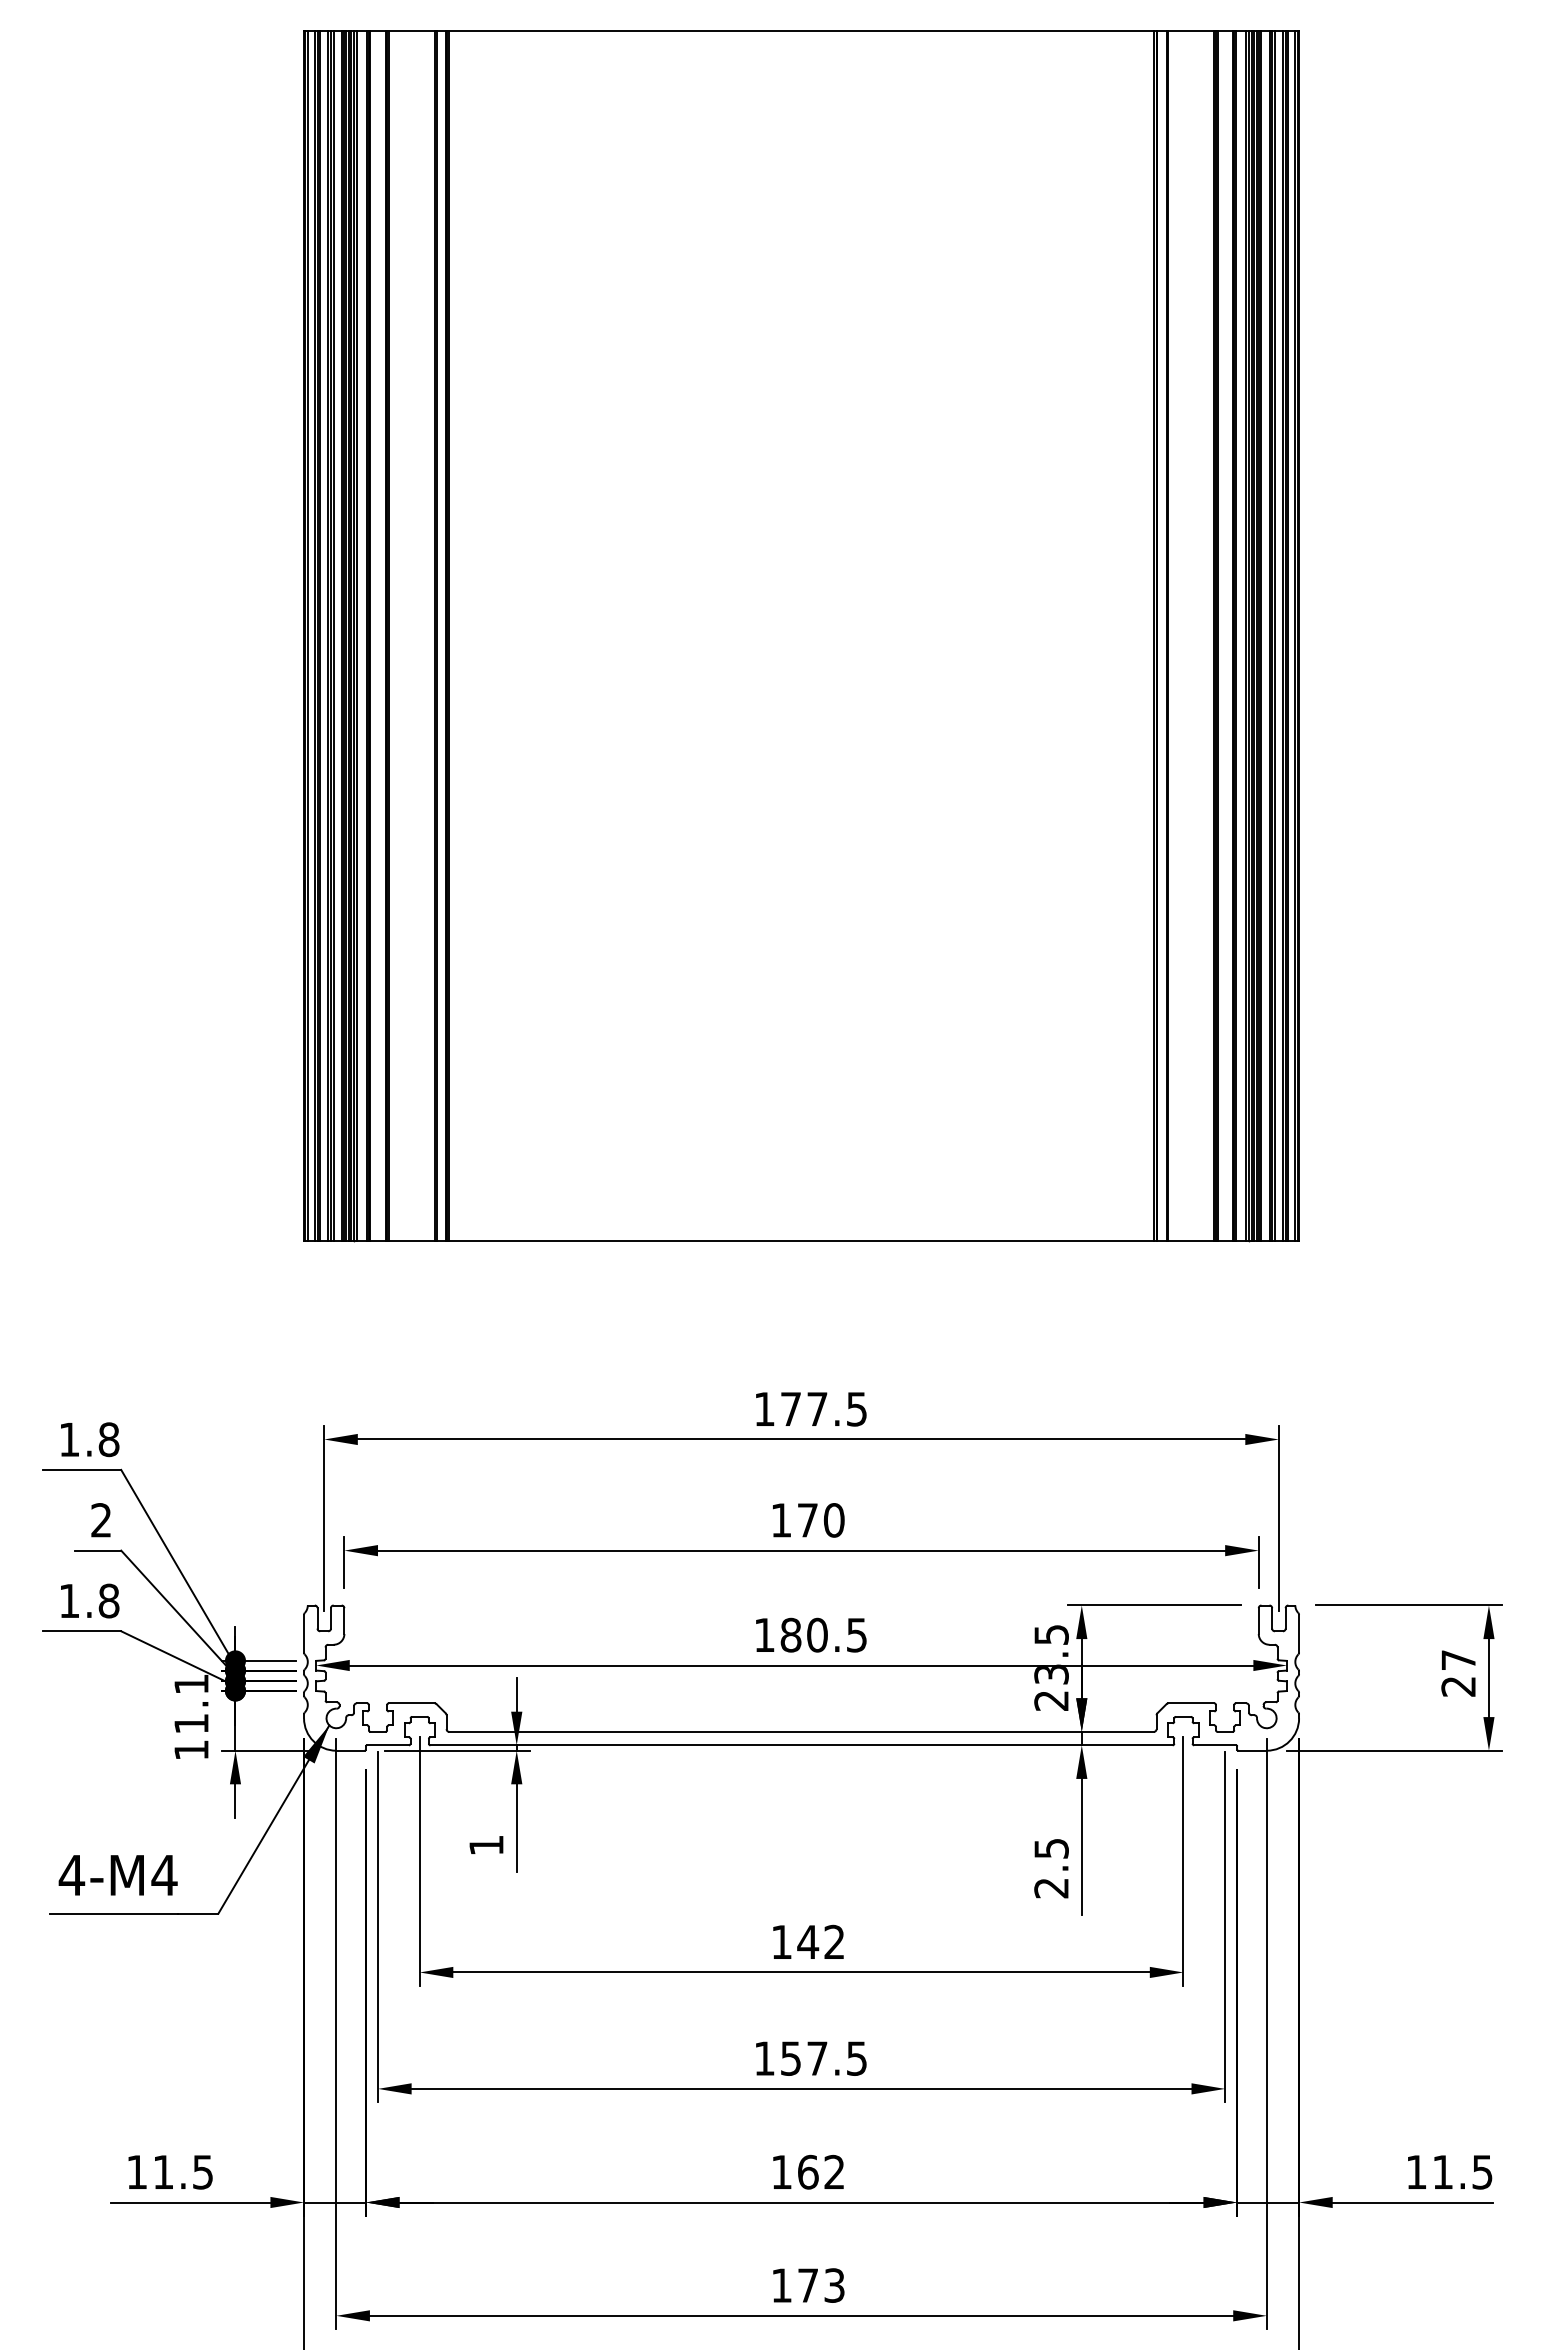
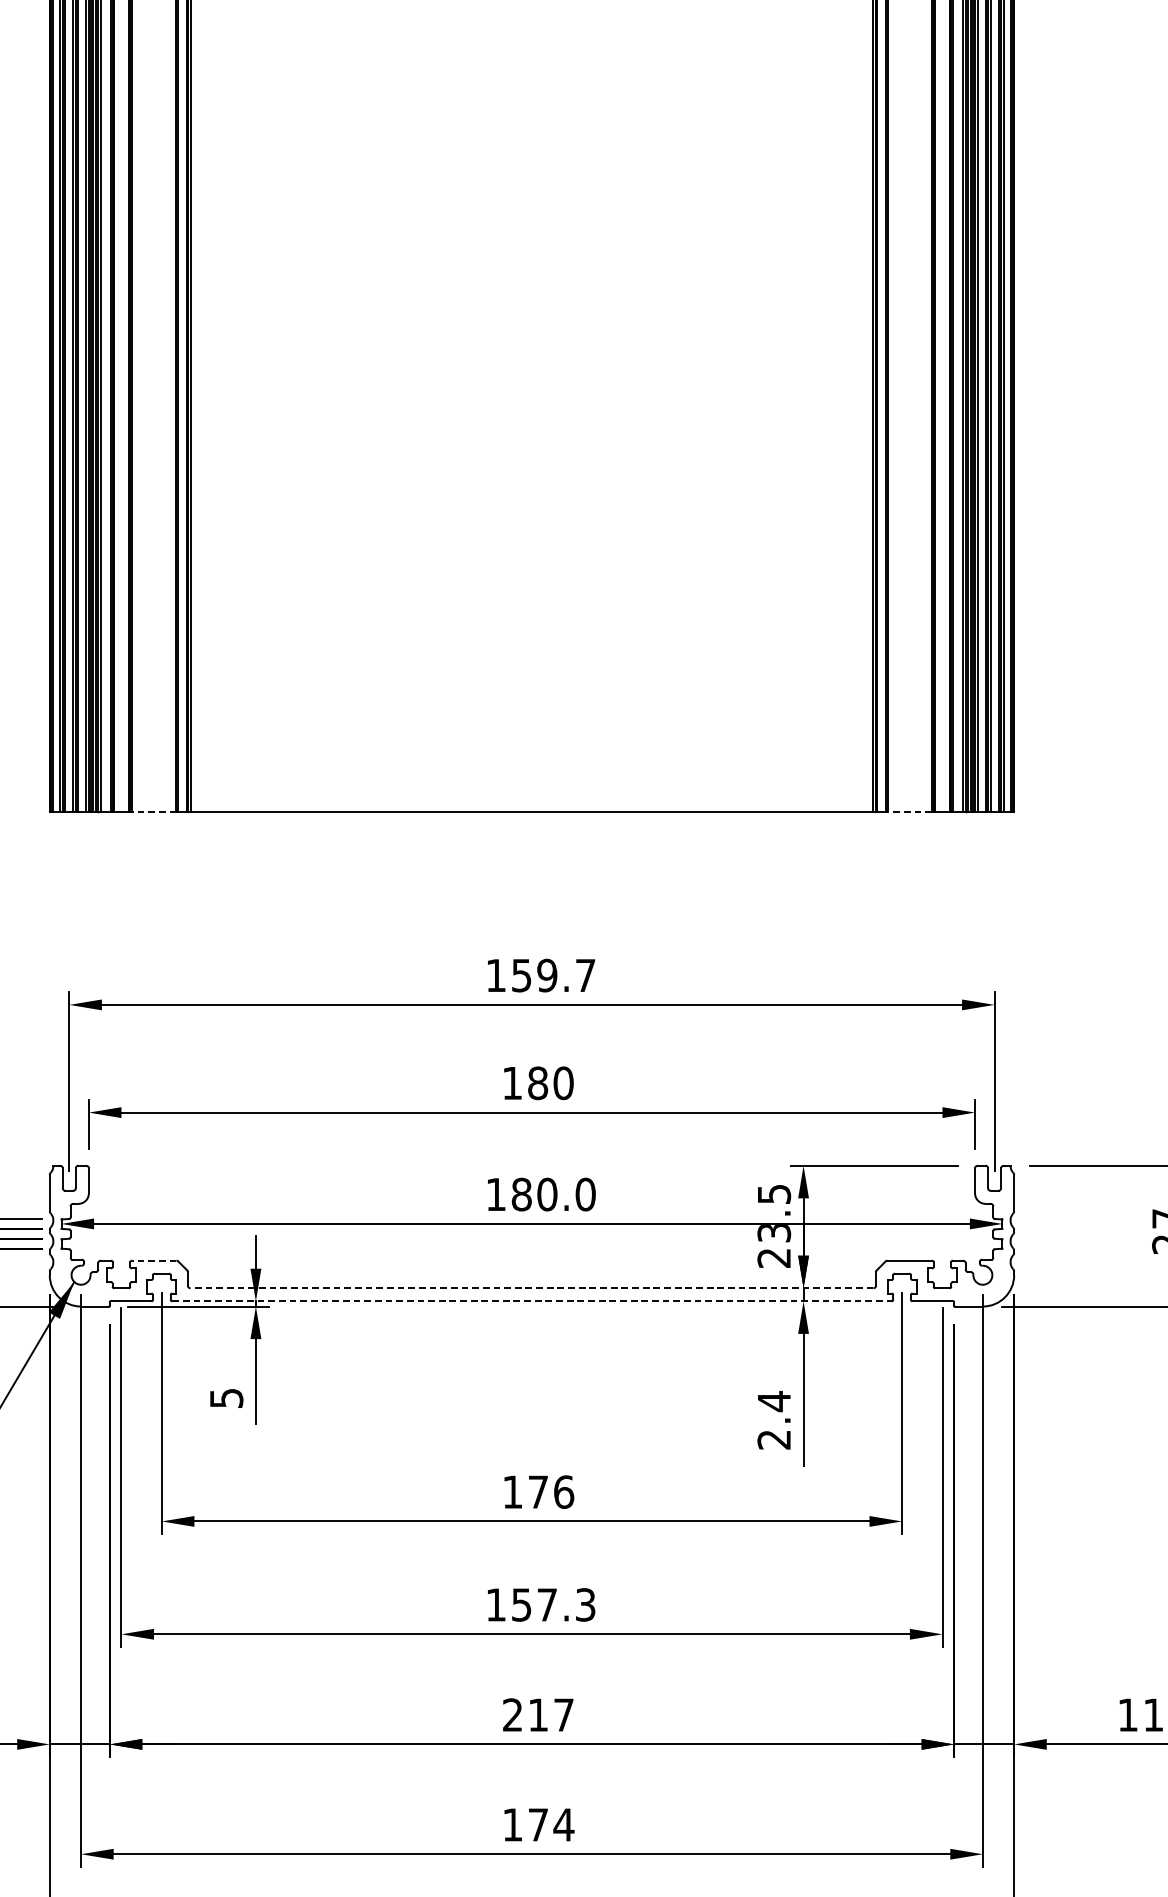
line: (411, 1240) -> (153, 812), solid -> dashed
line: (1191, 1240) -> (909, 812), solid -> dashed
text: (823, 1408) -> (553, 974), 177.5 -> 159.7
text: (807, 1520) -> (537, 1083), 170 -> 180
text: (856, 1634) -> (585, 1193), 180.5 -> 180.0
line: (411, 1703) -> (153, 1260), solid -> dashed
line: (801, 1731) -> (531, 1287), solid -> dashed
line: (802, 1745) -> (532, 1301), solid -> dashed
text: (486, 1845) -> (226, 1398), 1 -> 5
text: (1051, 1848) -> (774, 1401), 2.5 -> 2.4
text: (821, 1941) -> (551, 1491), 142 -> 176
text: (856, 2058) -> (585, 1604), 157.5 -> 157.3
text: (807, 2171) -> (537, 1714), 162 -> 217
text: (834, 2285) -> (563, 1824), 173 -> 174

